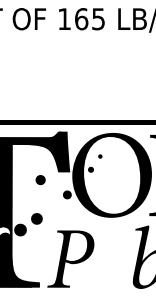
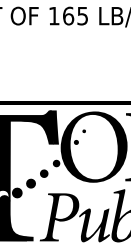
part: (40, 180) -> (44, 174), moved
fill: (112, 268) -> (94, 225), added

